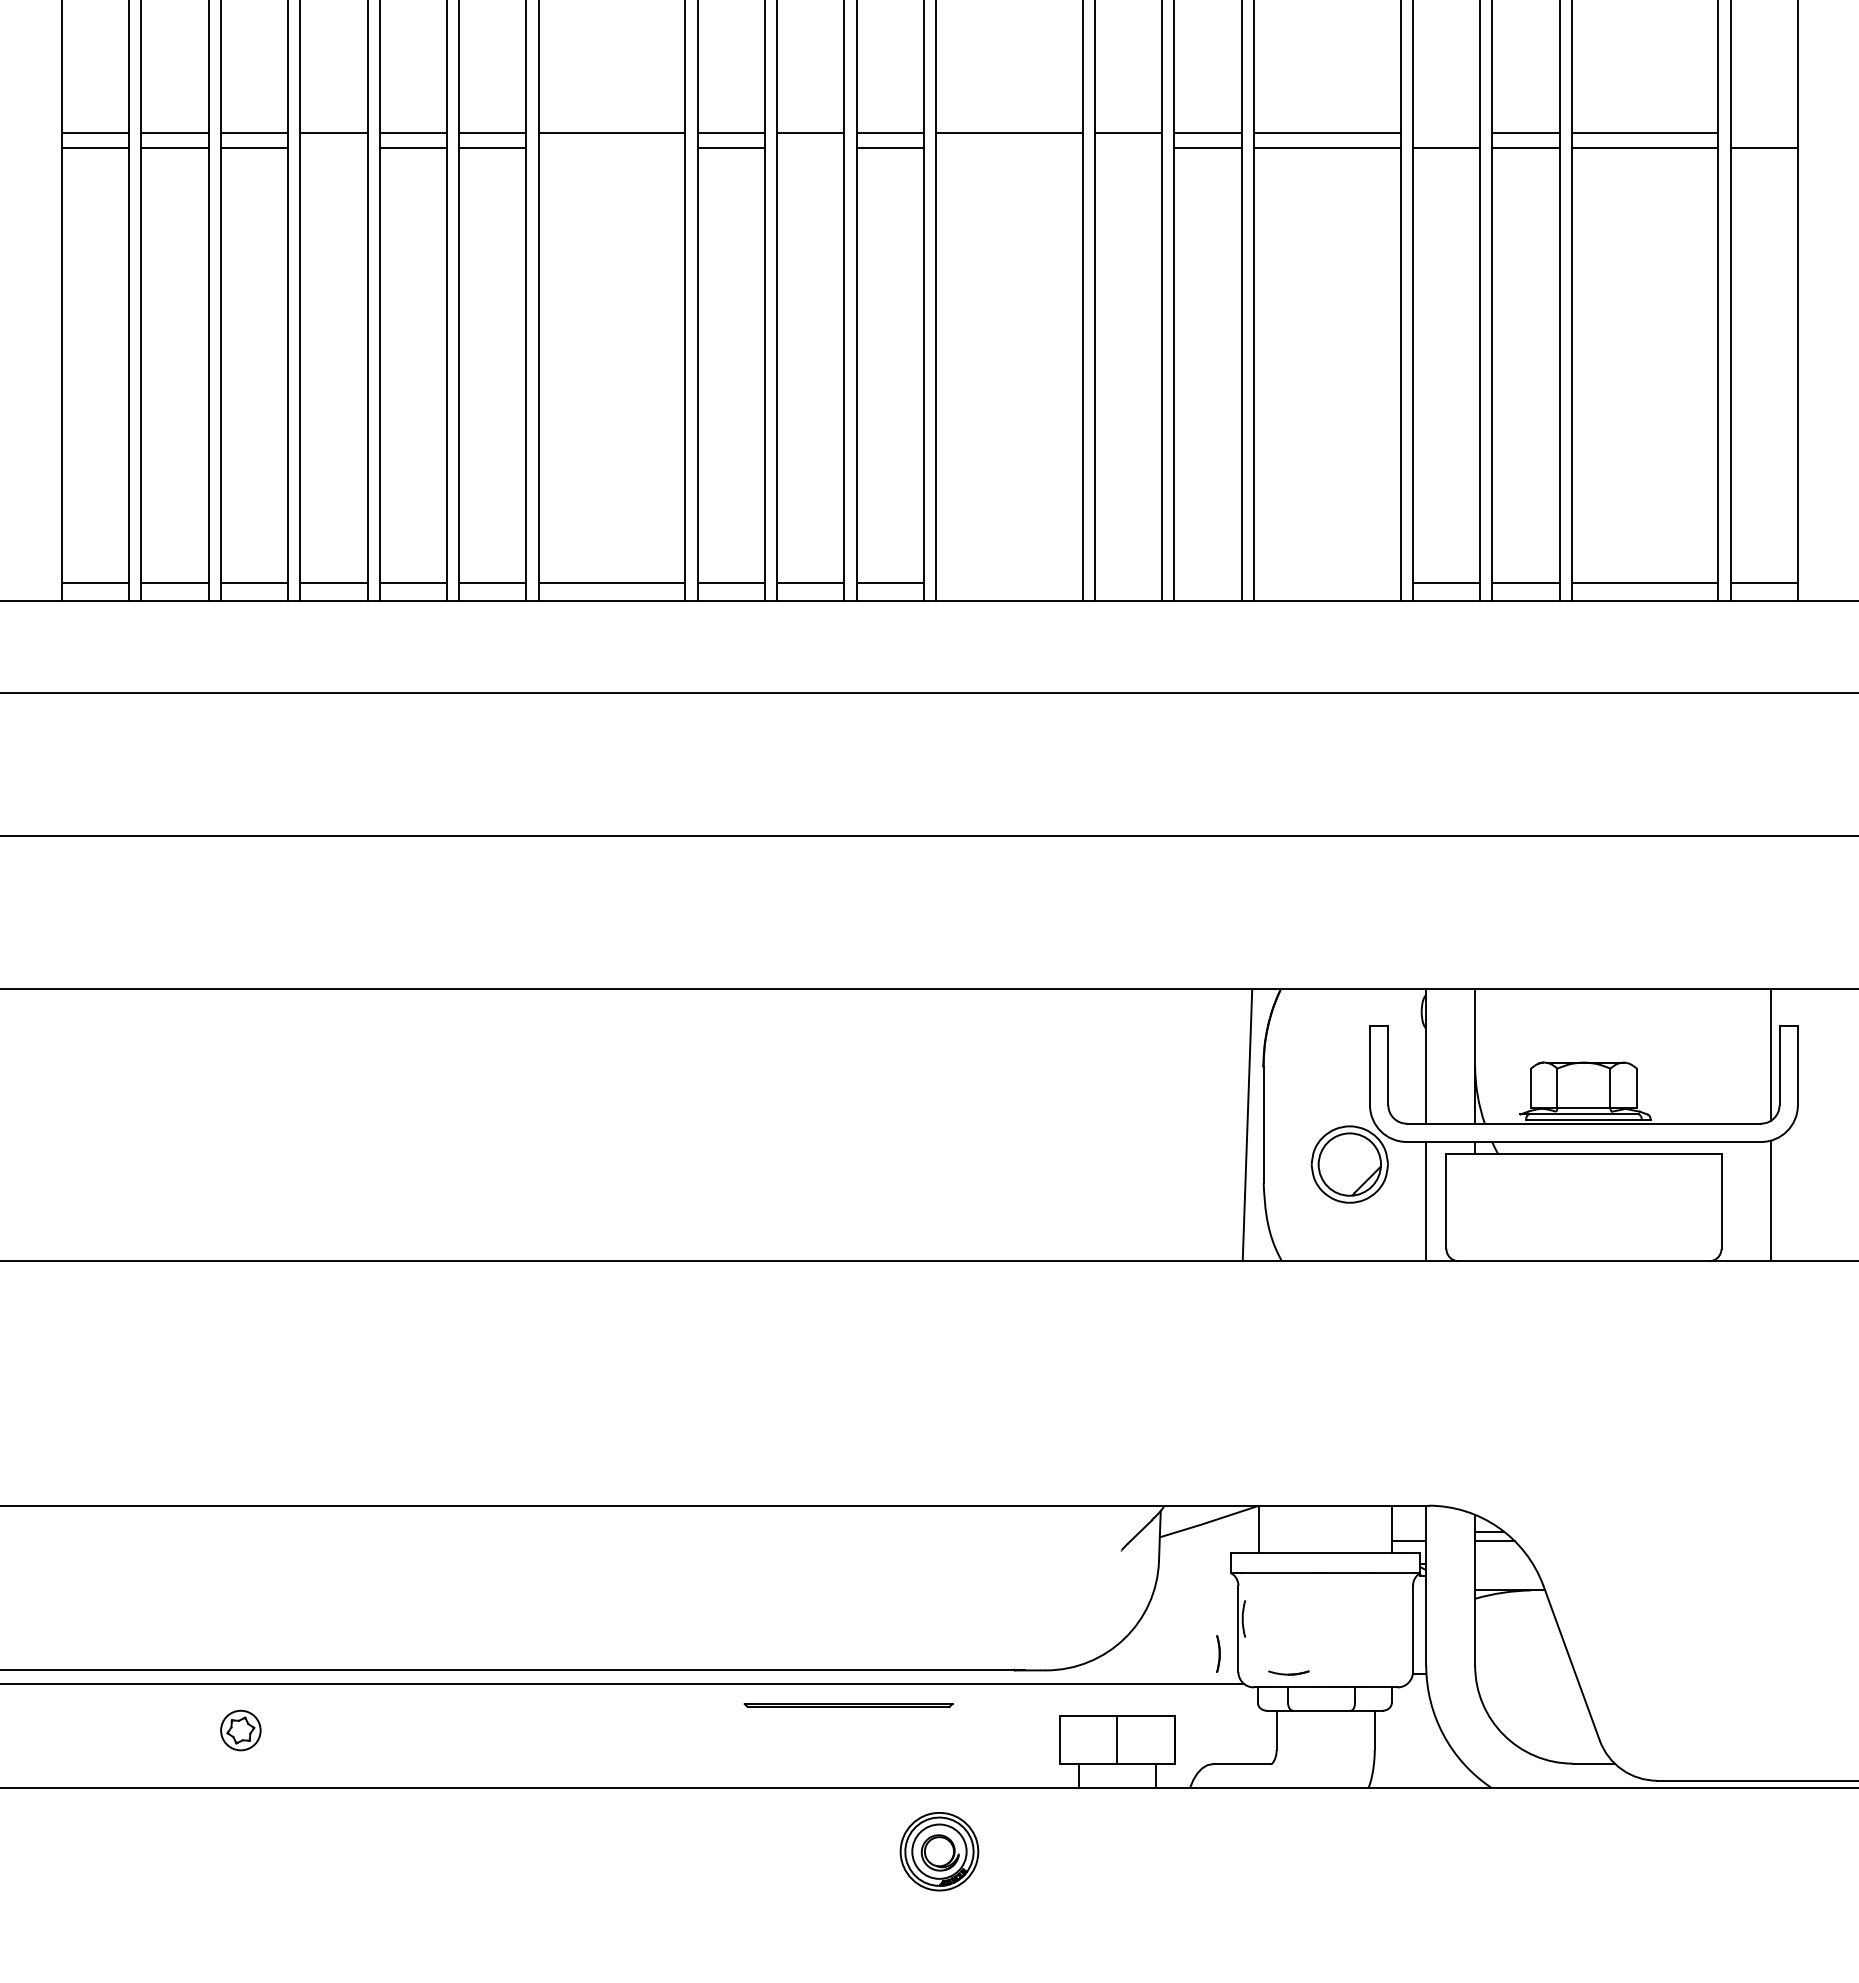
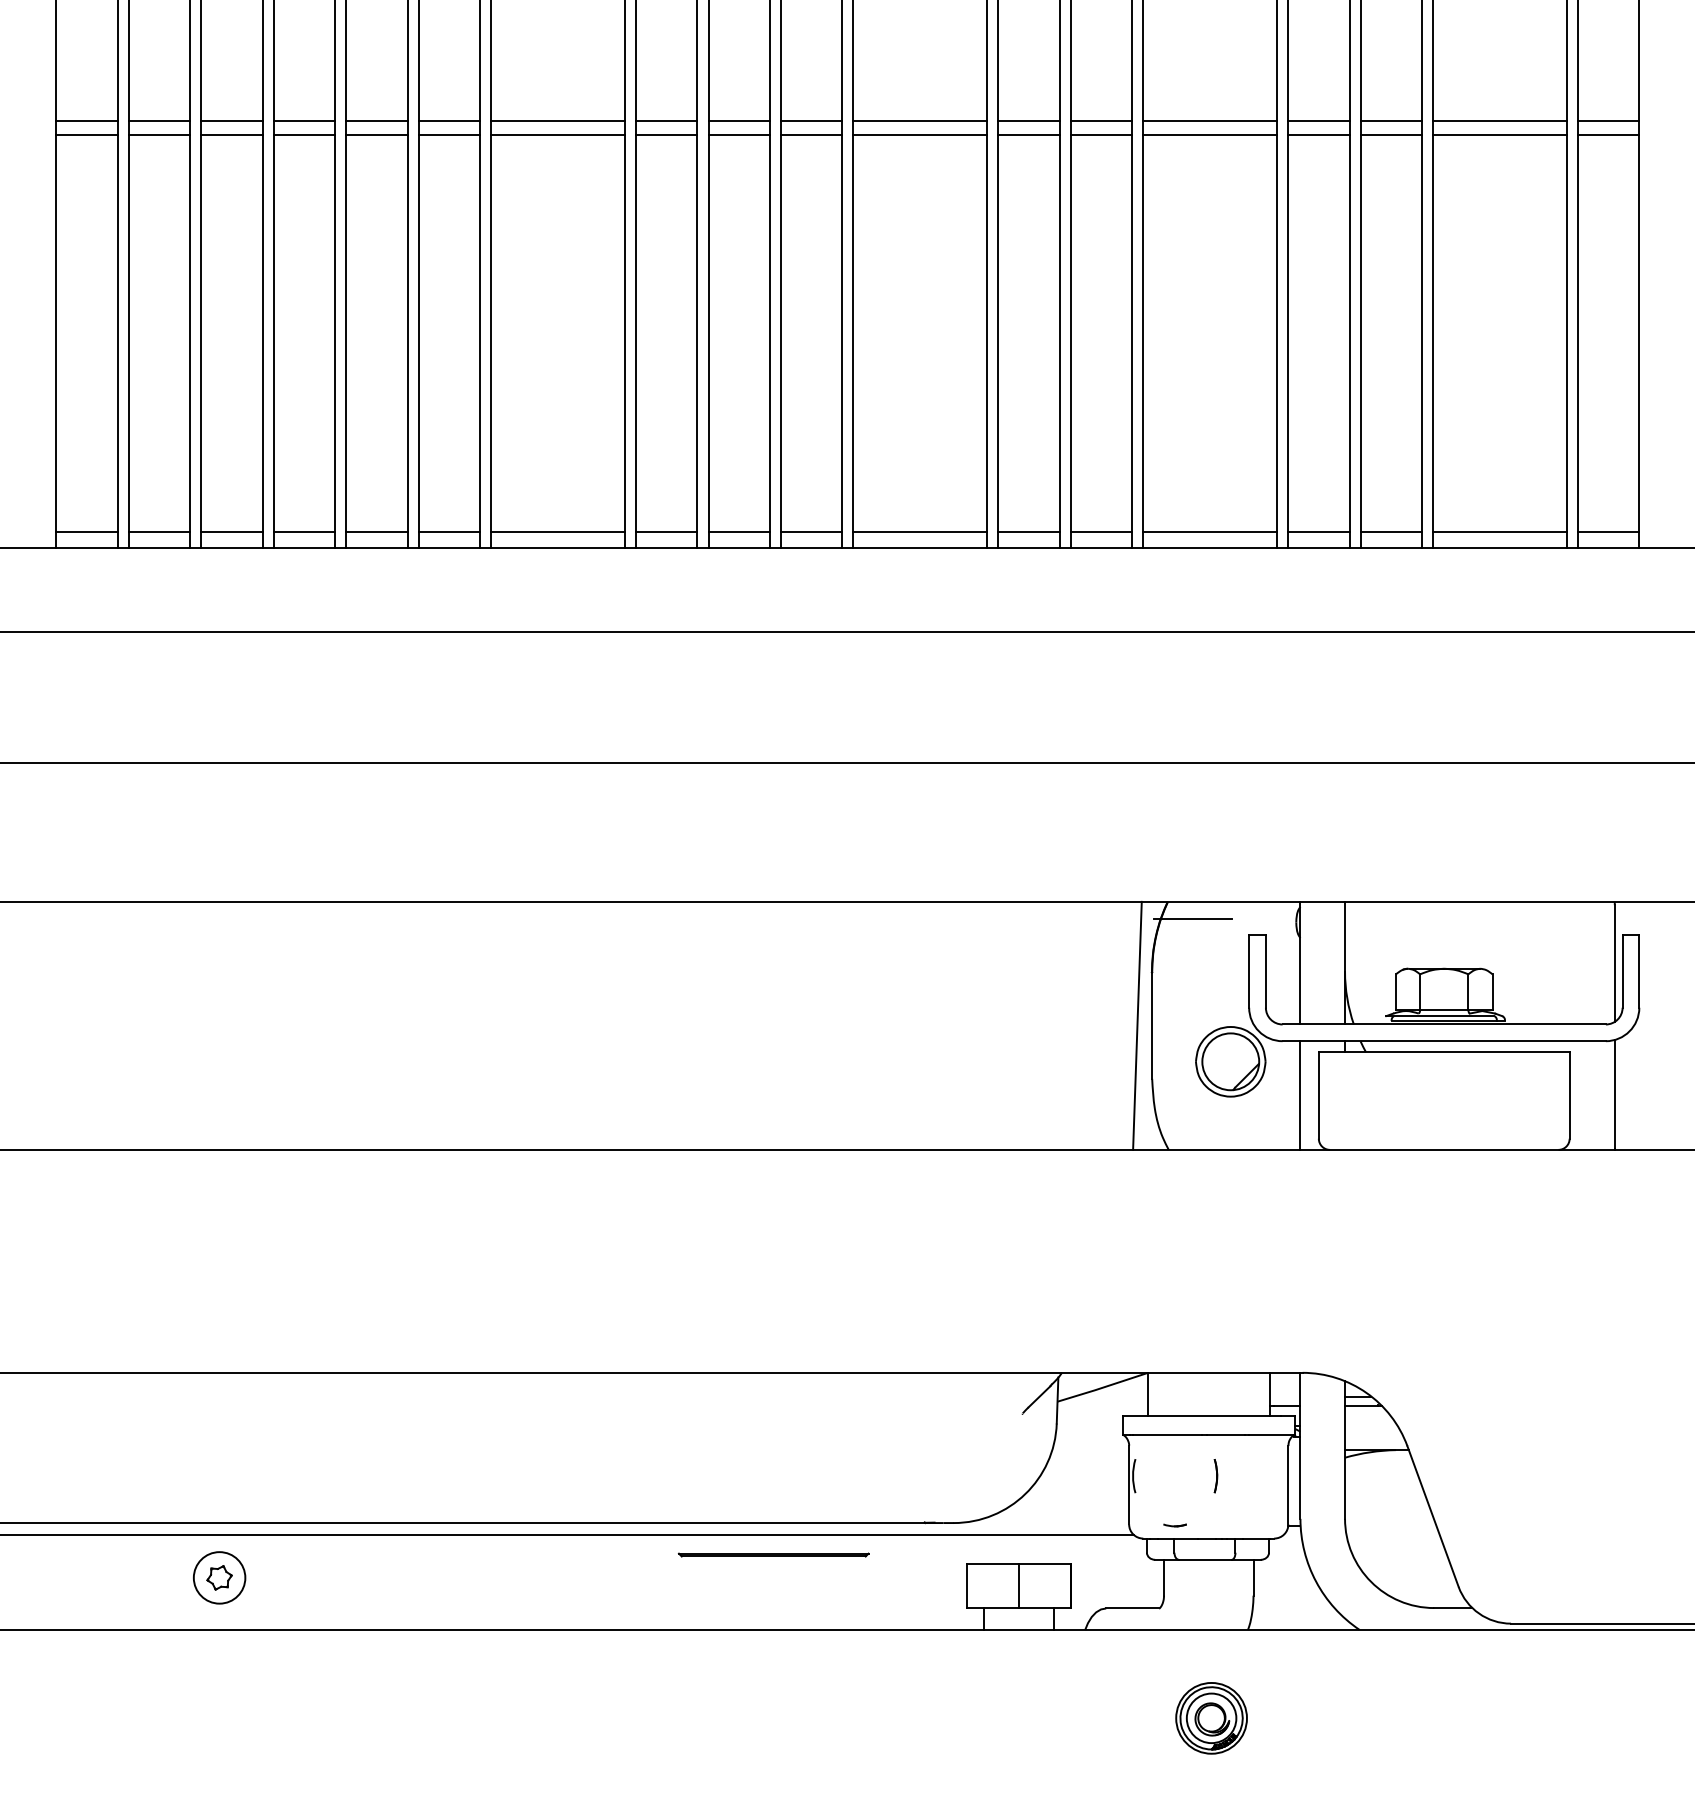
line: (1446, 132) -> (1318, 120), added
line: (1764, 132) -> (1608, 120), added
line: (333, 147) -> (304, 134), added
line: (611, 147) -> (557, 134), added
line: (809, 147) -> (738, 134), added
line: (1009, 147) -> (920, 134), added
line: (1128, 147) -> (1028, 134), added
line: (1009, 582) -> (920, 531), added
line: (1128, 582) -> (1028, 531), added
line: (1208, 582) -> (1101, 531), added
line: (1327, 582) -> (1210, 531), added
line: (1308, 1007) -> (1193, 918), added
part: (1217, 1654) -> (1215, 1476), moved
part: (1288, 1673) -> (1174, 1525), size x0.62
circle: (240, 1730) -> (219, 1577), size x1.43
part: (939, 1851) -> (1211, 1718), moved

